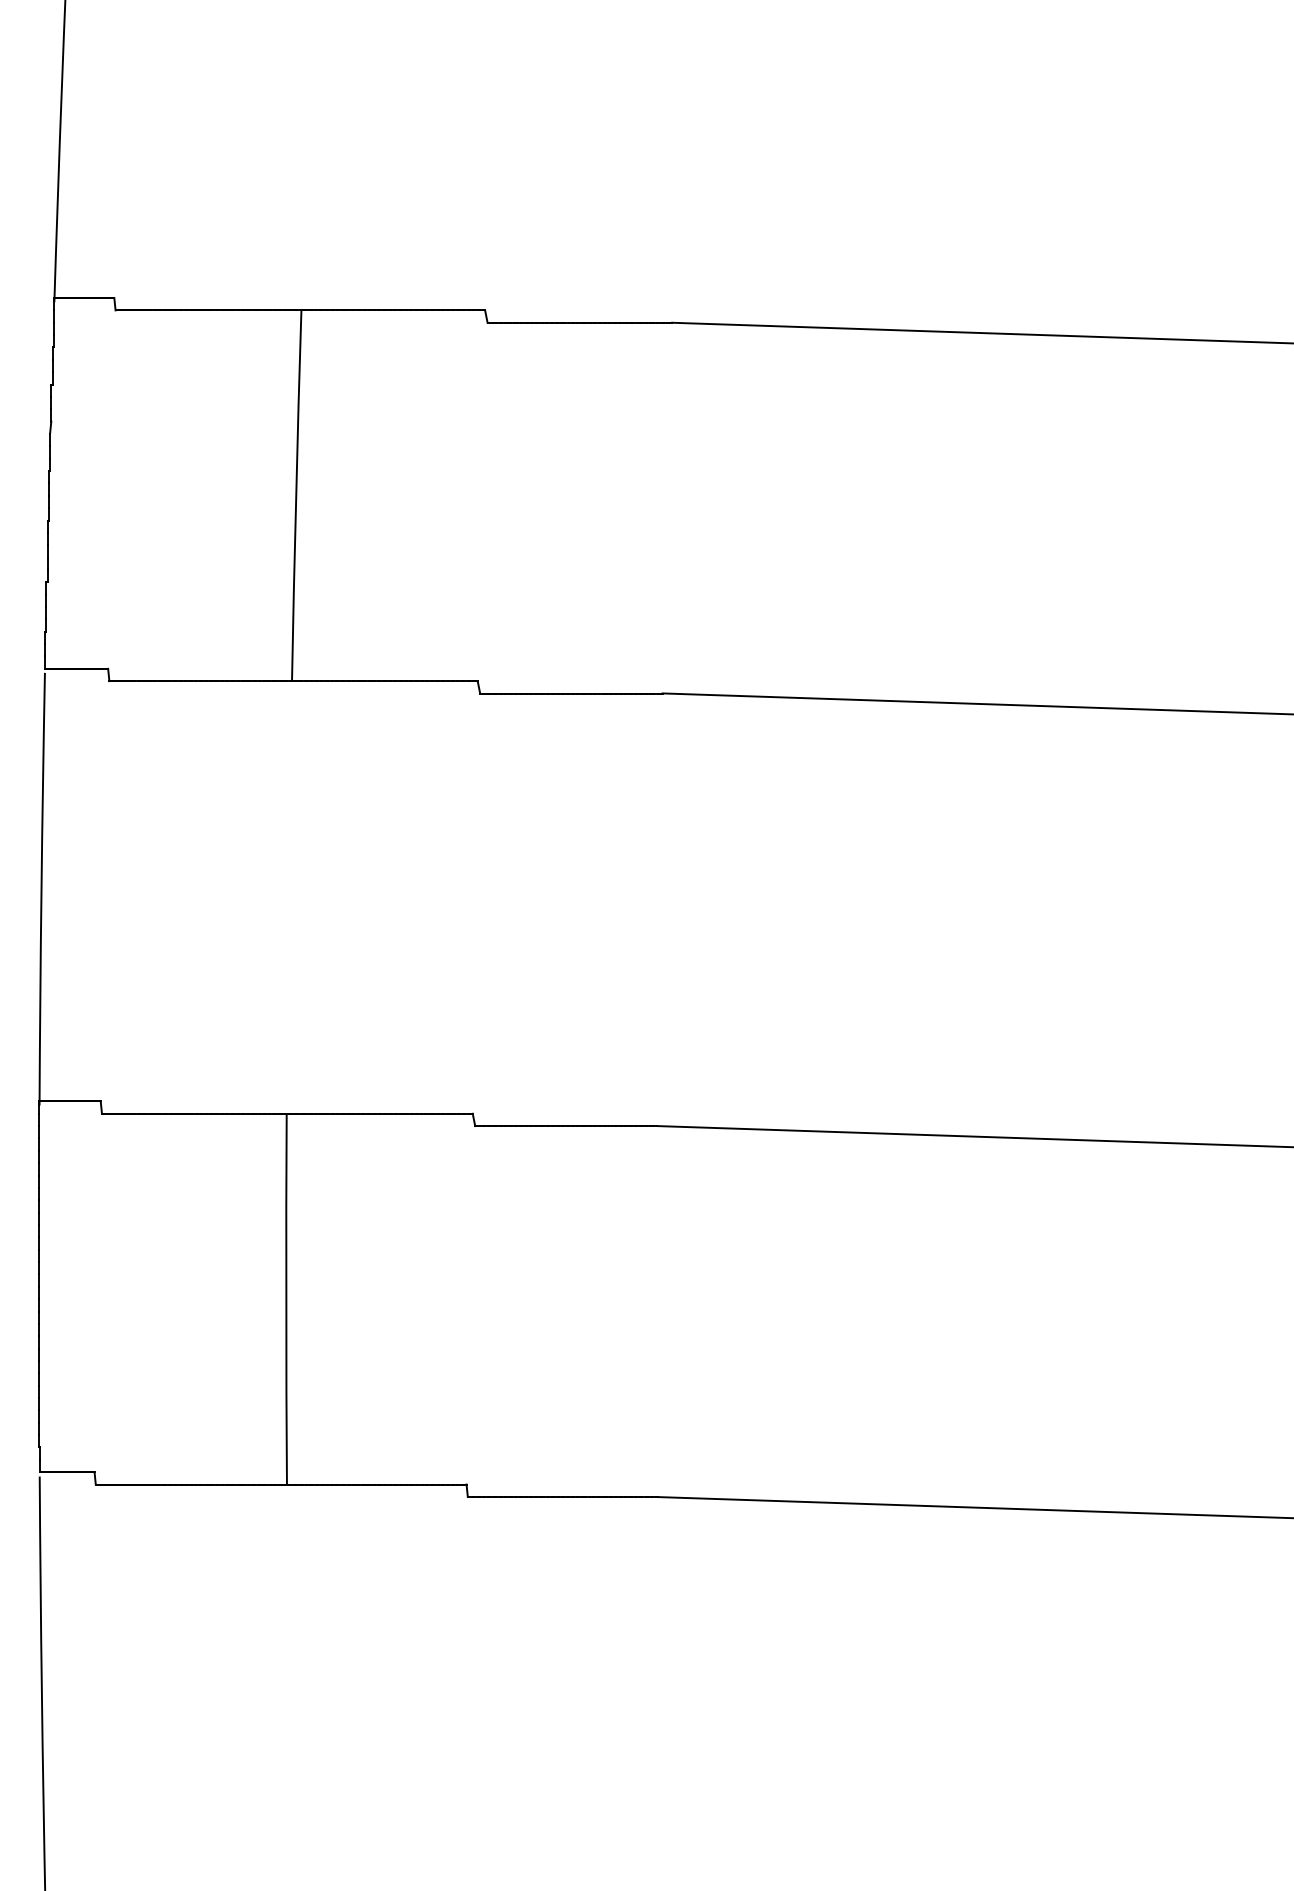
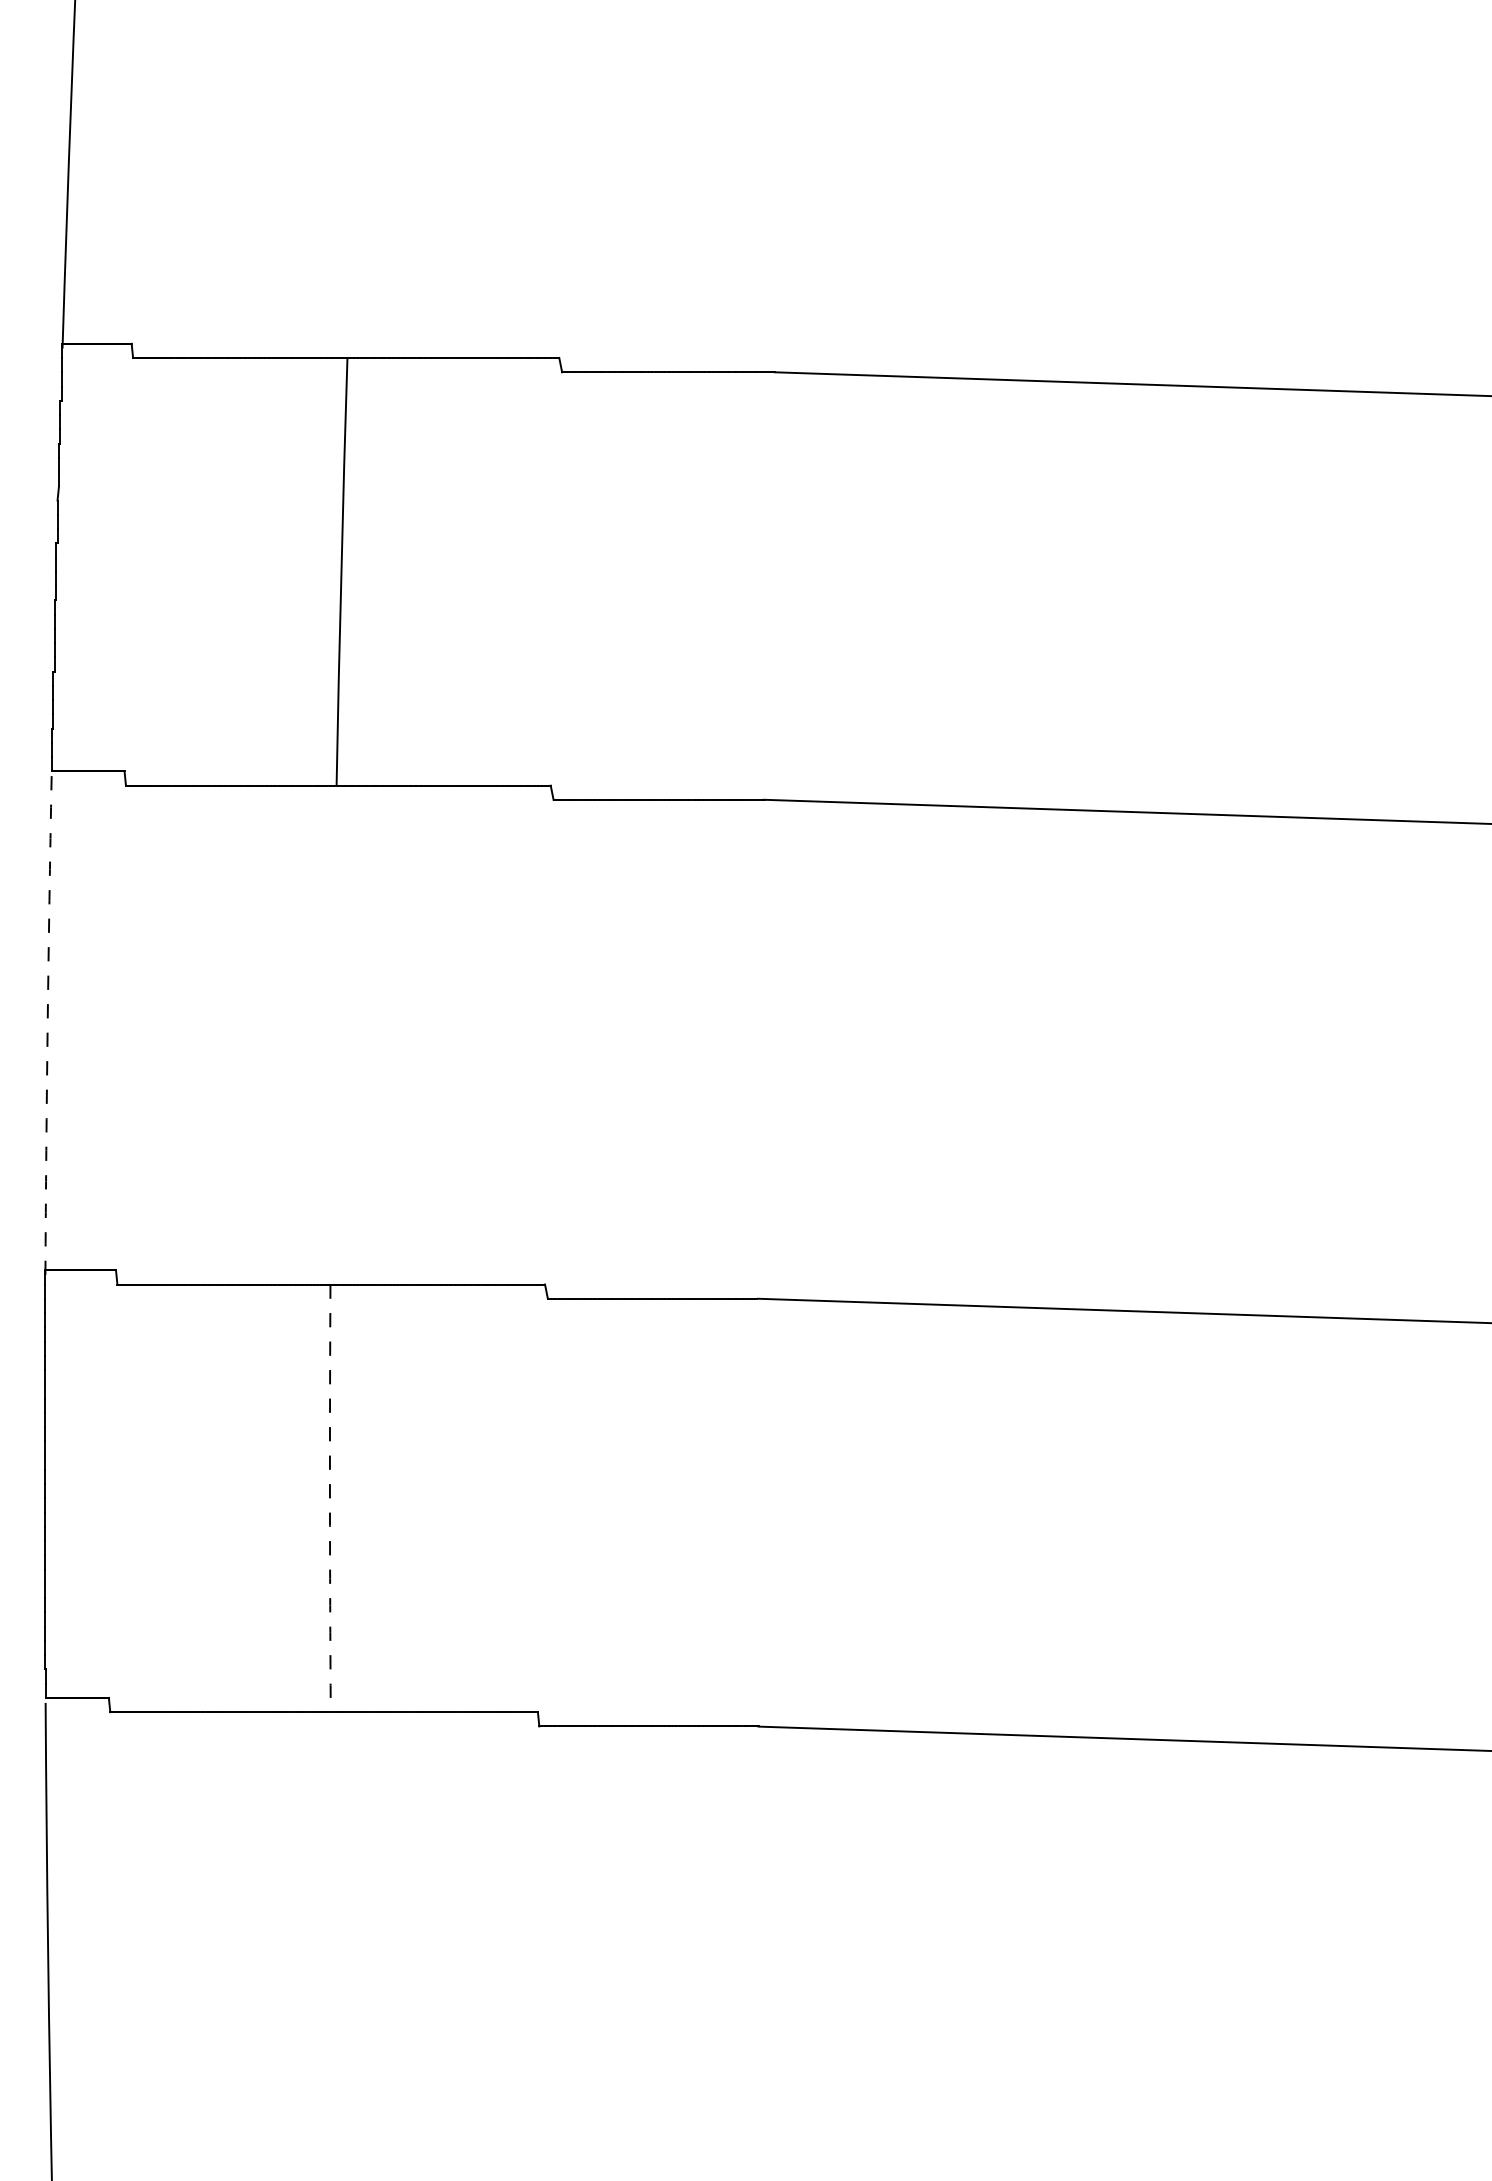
arc: (41, 889) -> (47, 1025), solid -> dashed
arc: (286, 1299) -> (330, 1498), solid -> dashed

